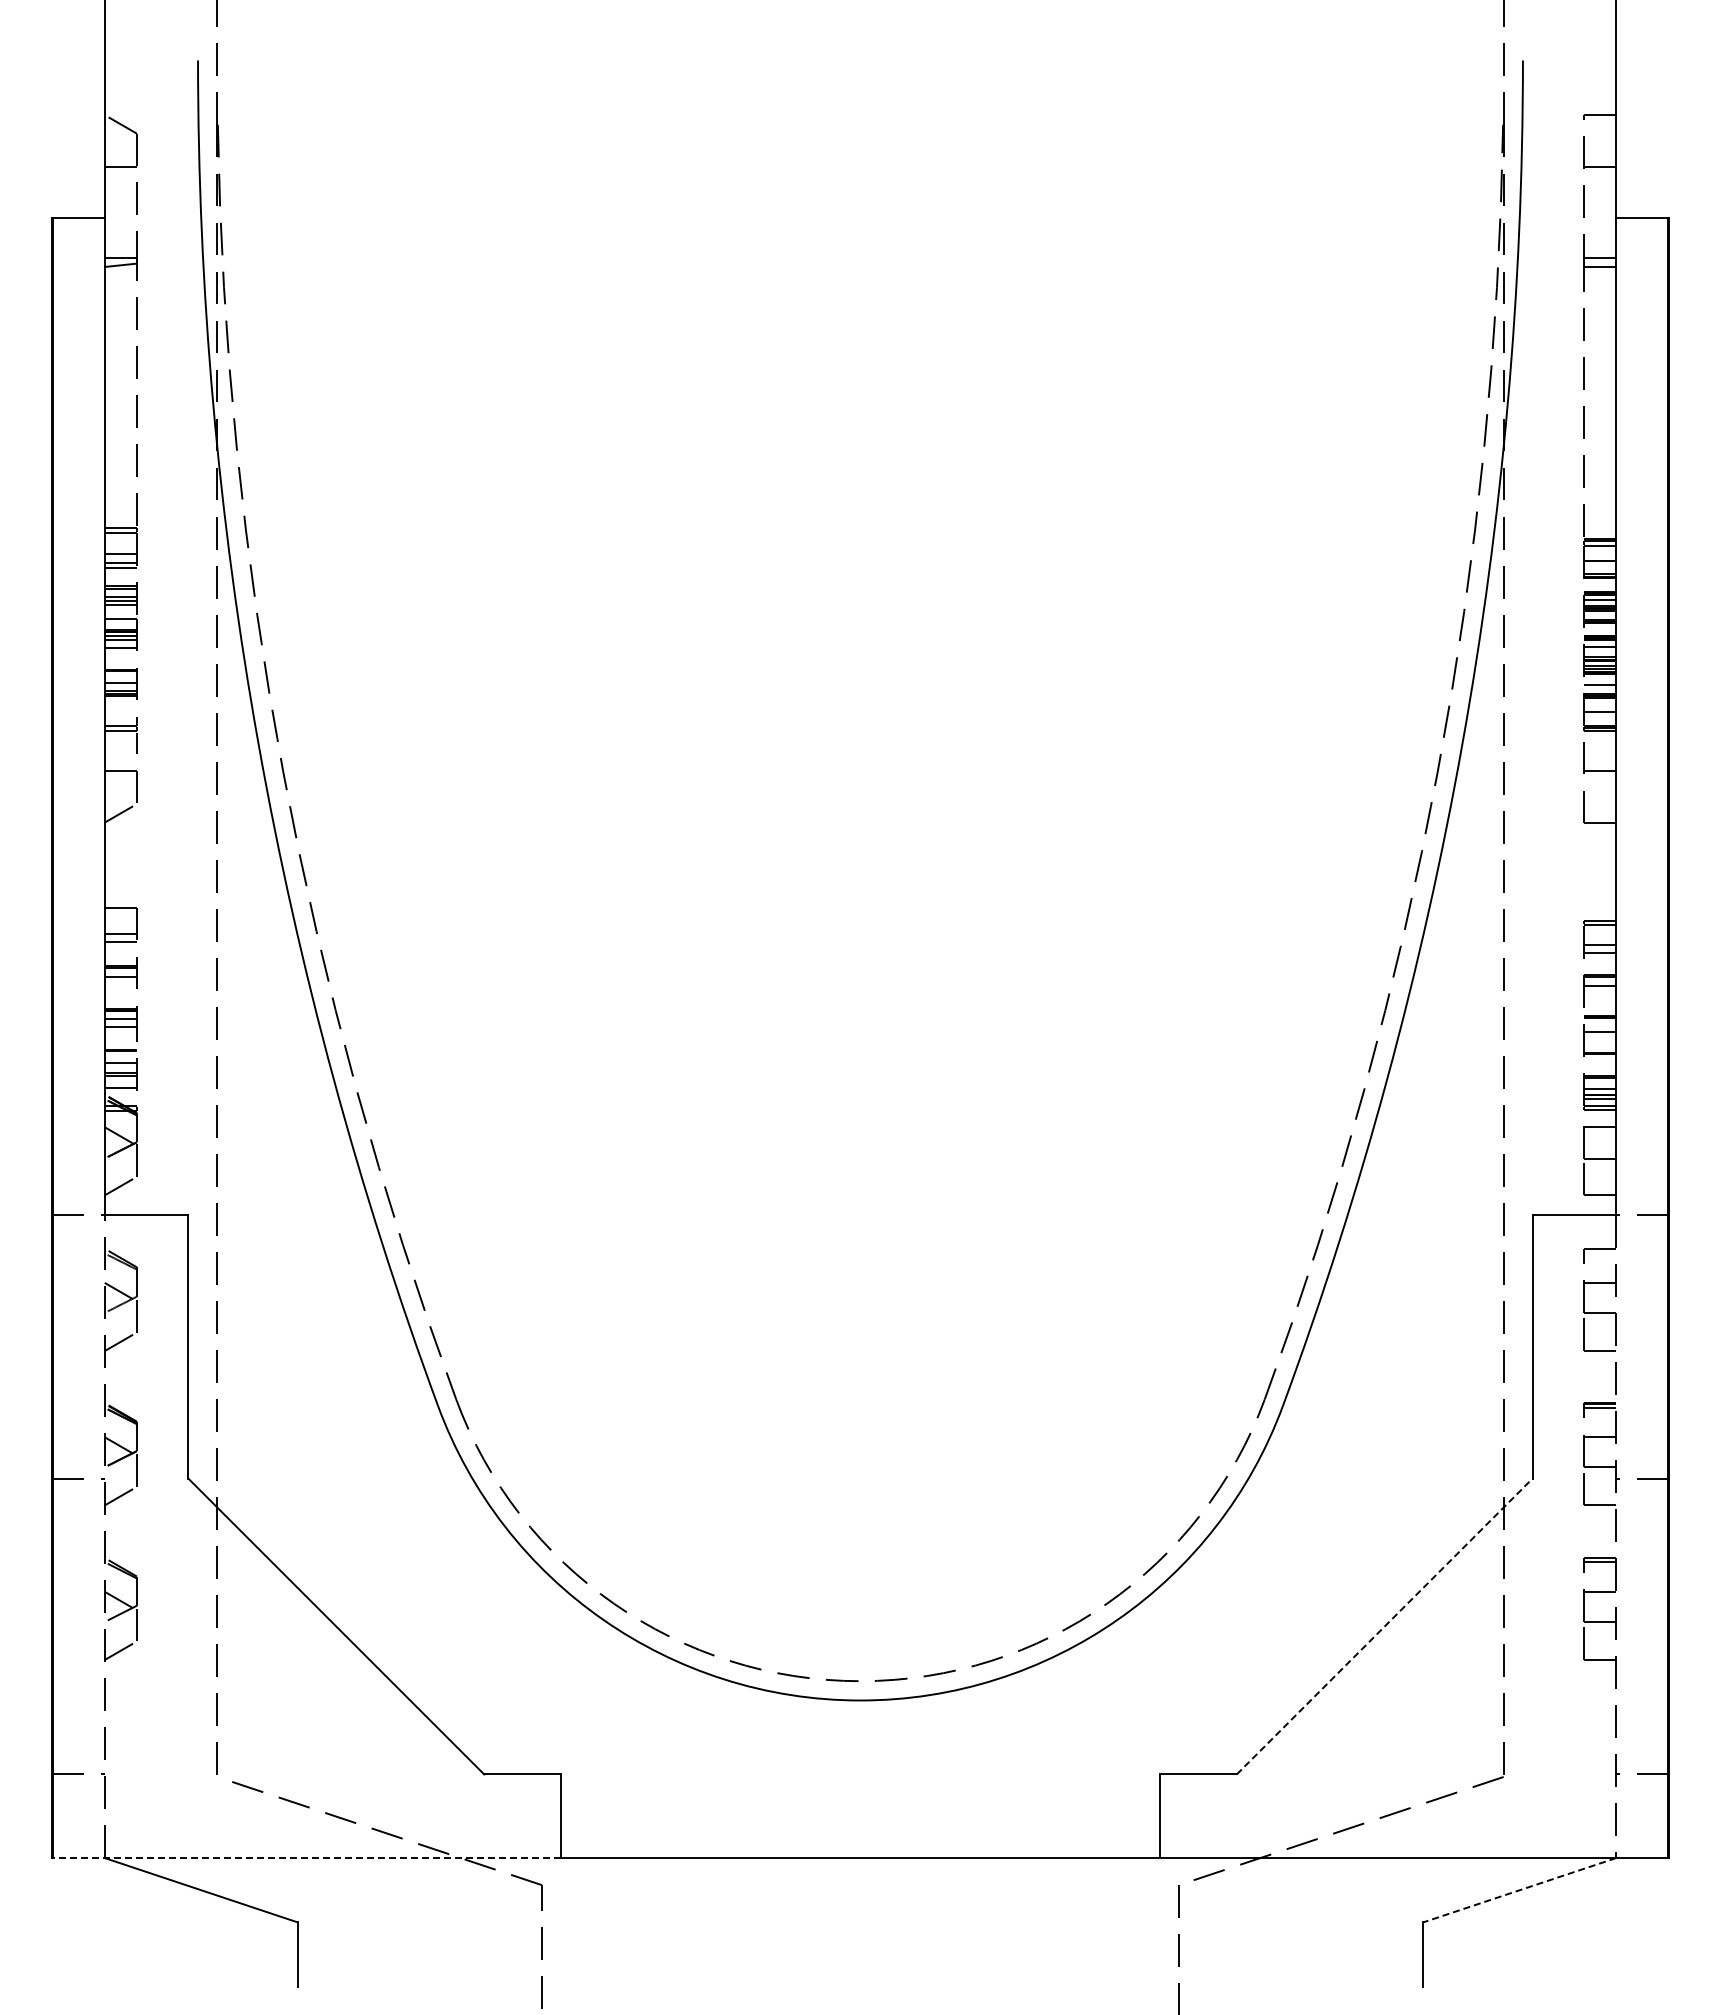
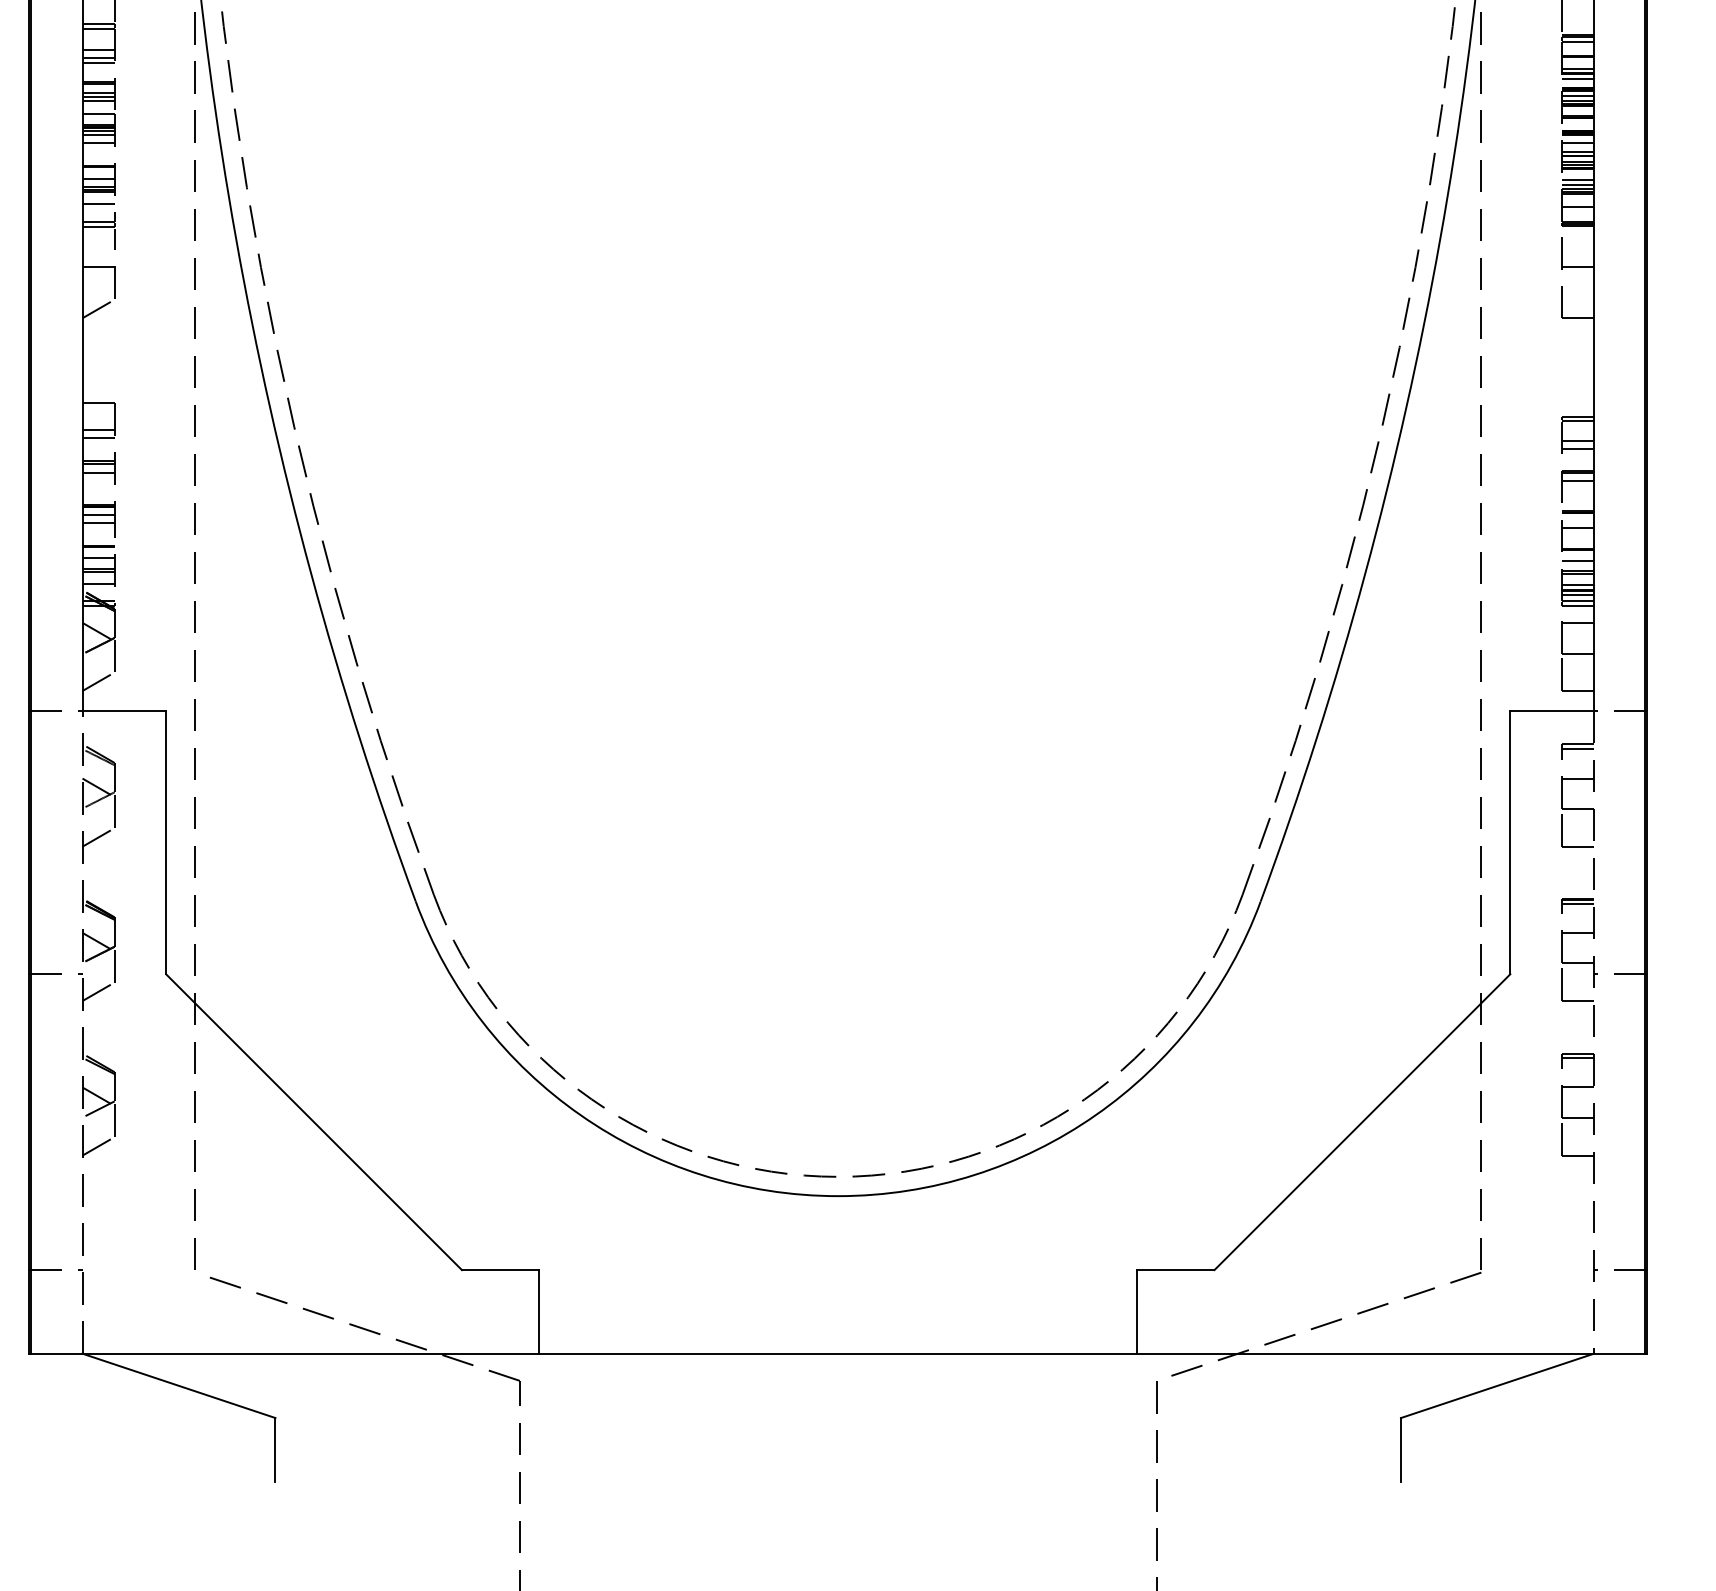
line: (1600, 582) -> (1578, 78), added
line: (1600, 689) -> (1578, 185), added
line: (120, 708) -> (98, 204), added
line: (1600, 1065) -> (1578, 561), added
line: (1600, 1253) -> (1578, 749), added
line: (1385, 1626) -> (1363, 1122), dashed -> solid
line: (306, 1858) -> (284, 1354), dashed -> solid
line: (1519, 1890) -> (1497, 1386), dashed -> solid

